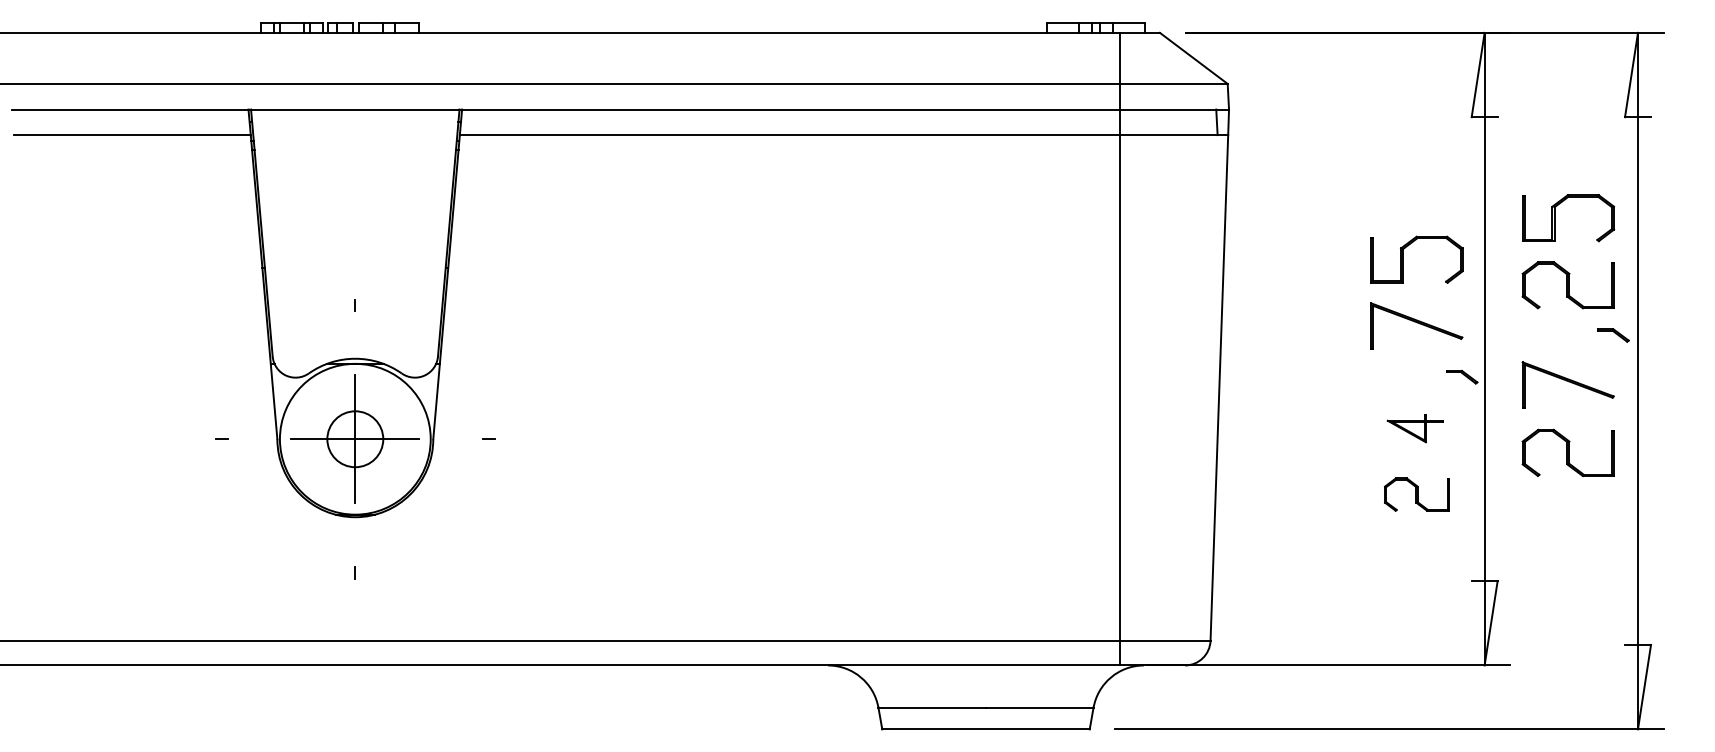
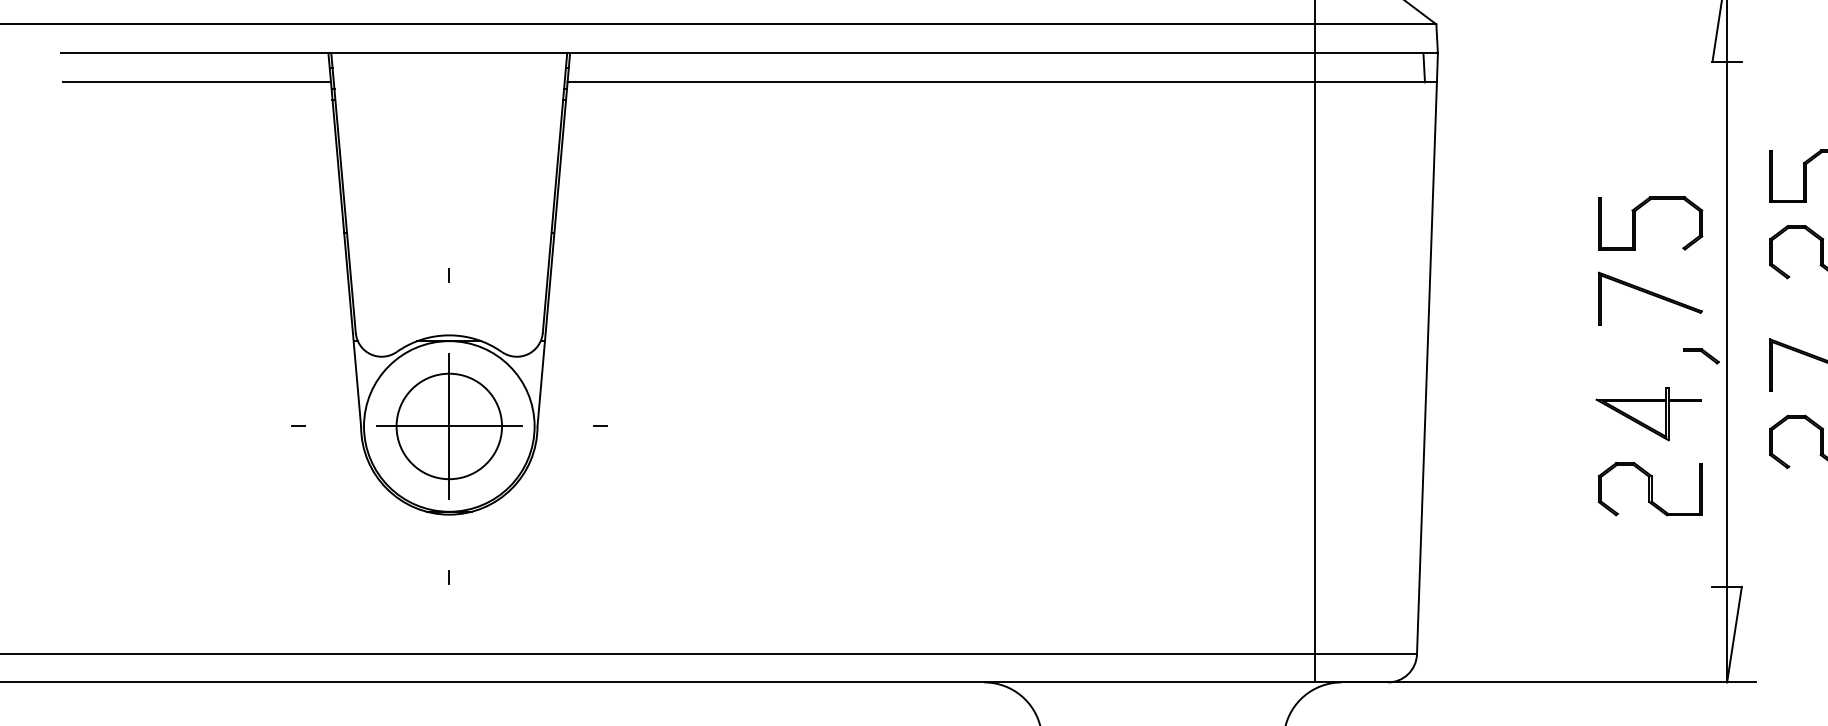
part: (1415, 428) -> (1648, 414), size x1.67
circle: (354, 438) -> (448, 425), size x1.67
part: (1416, 494) -> (1650, 488), size x1.43

